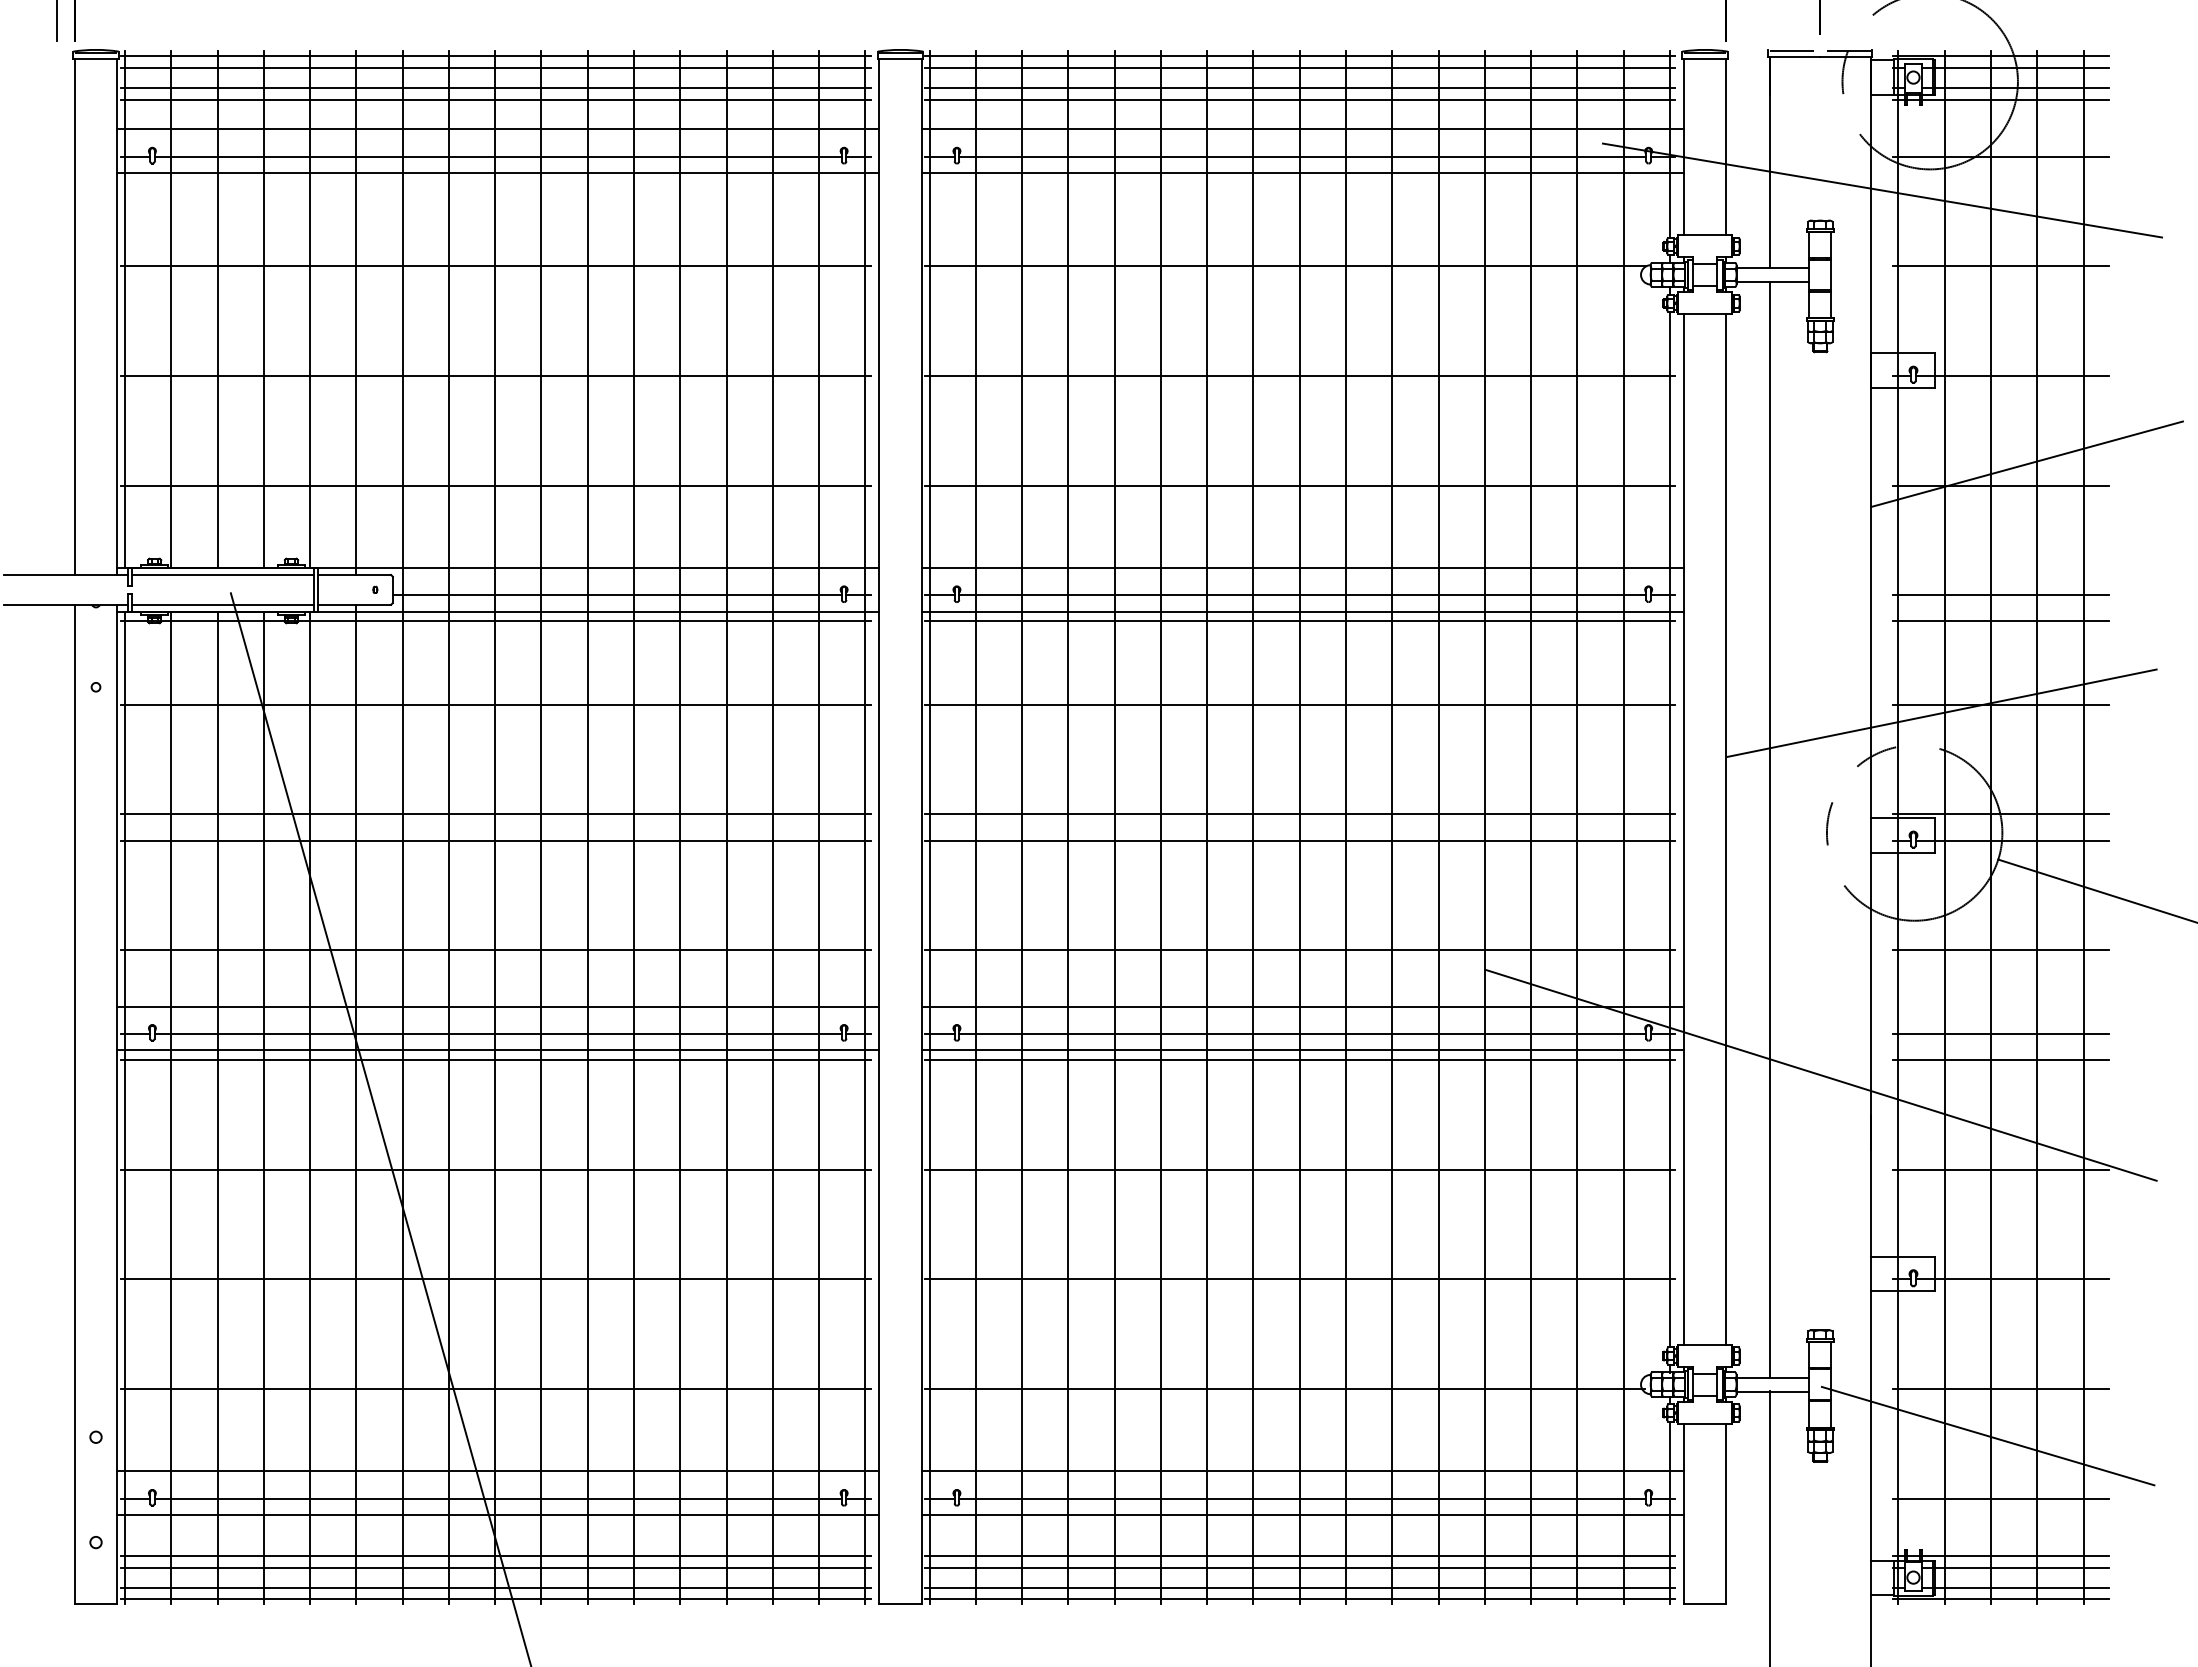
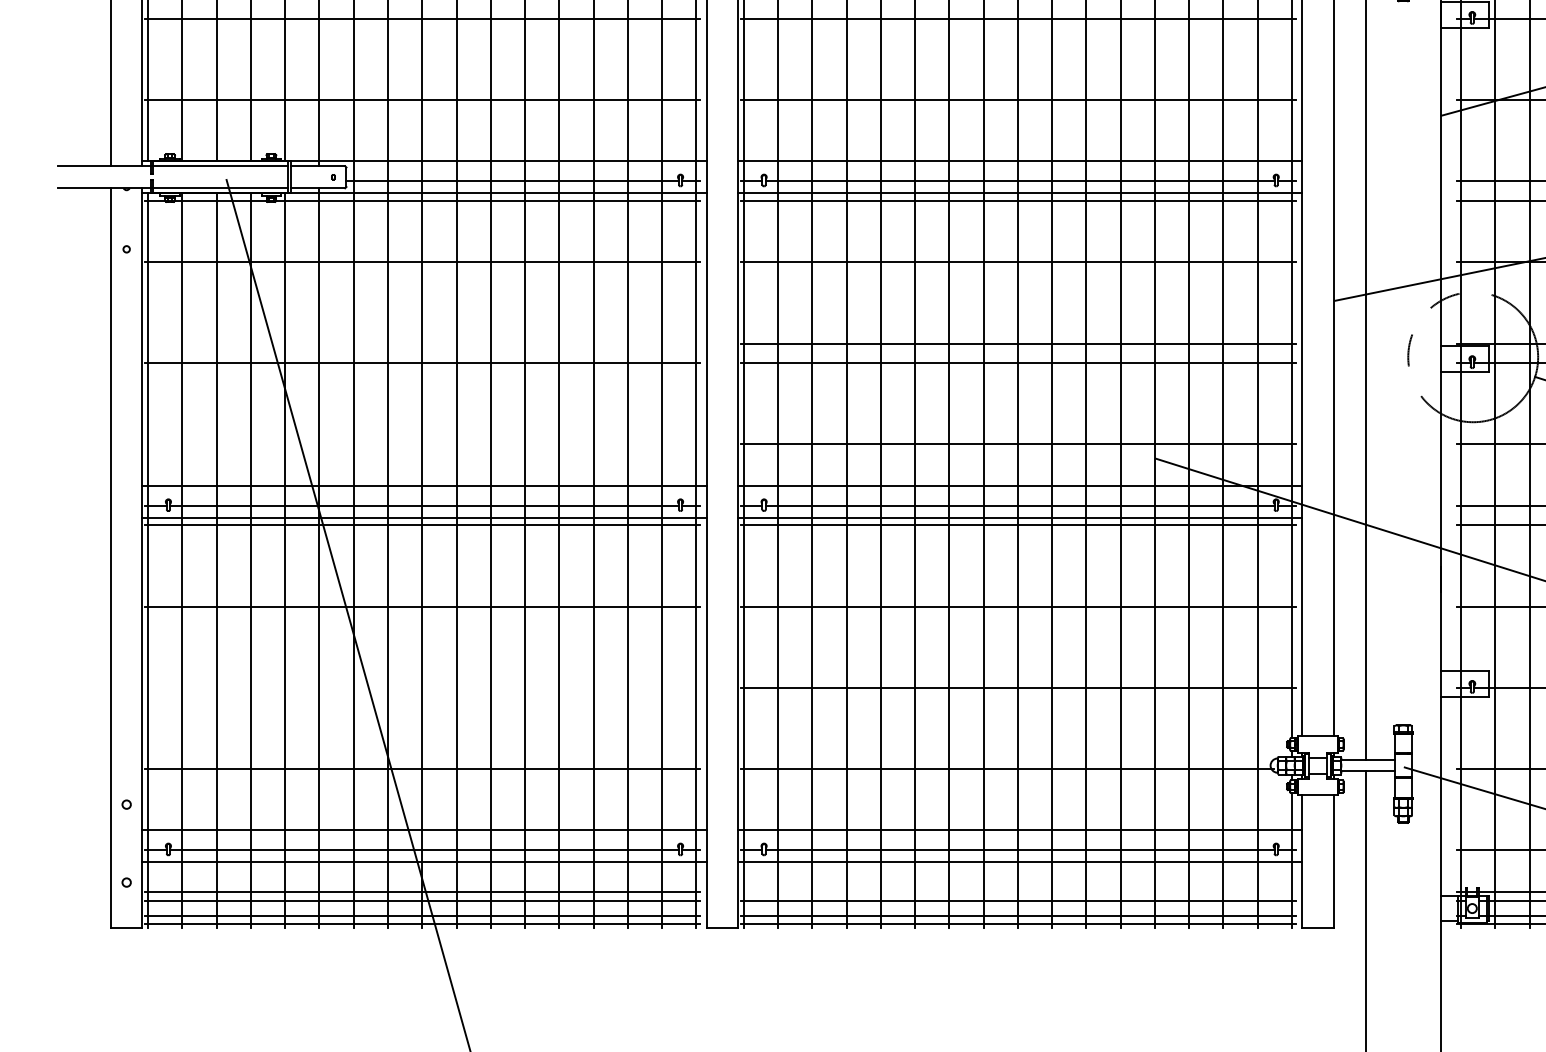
line: (495, 814) -> (422, 343), removed
line: (495, 950) -> (422, 444), removed
line: (495, 1279) -> (422, 687), removed
line: (1300, 1555) -> (1018, 892), removed

